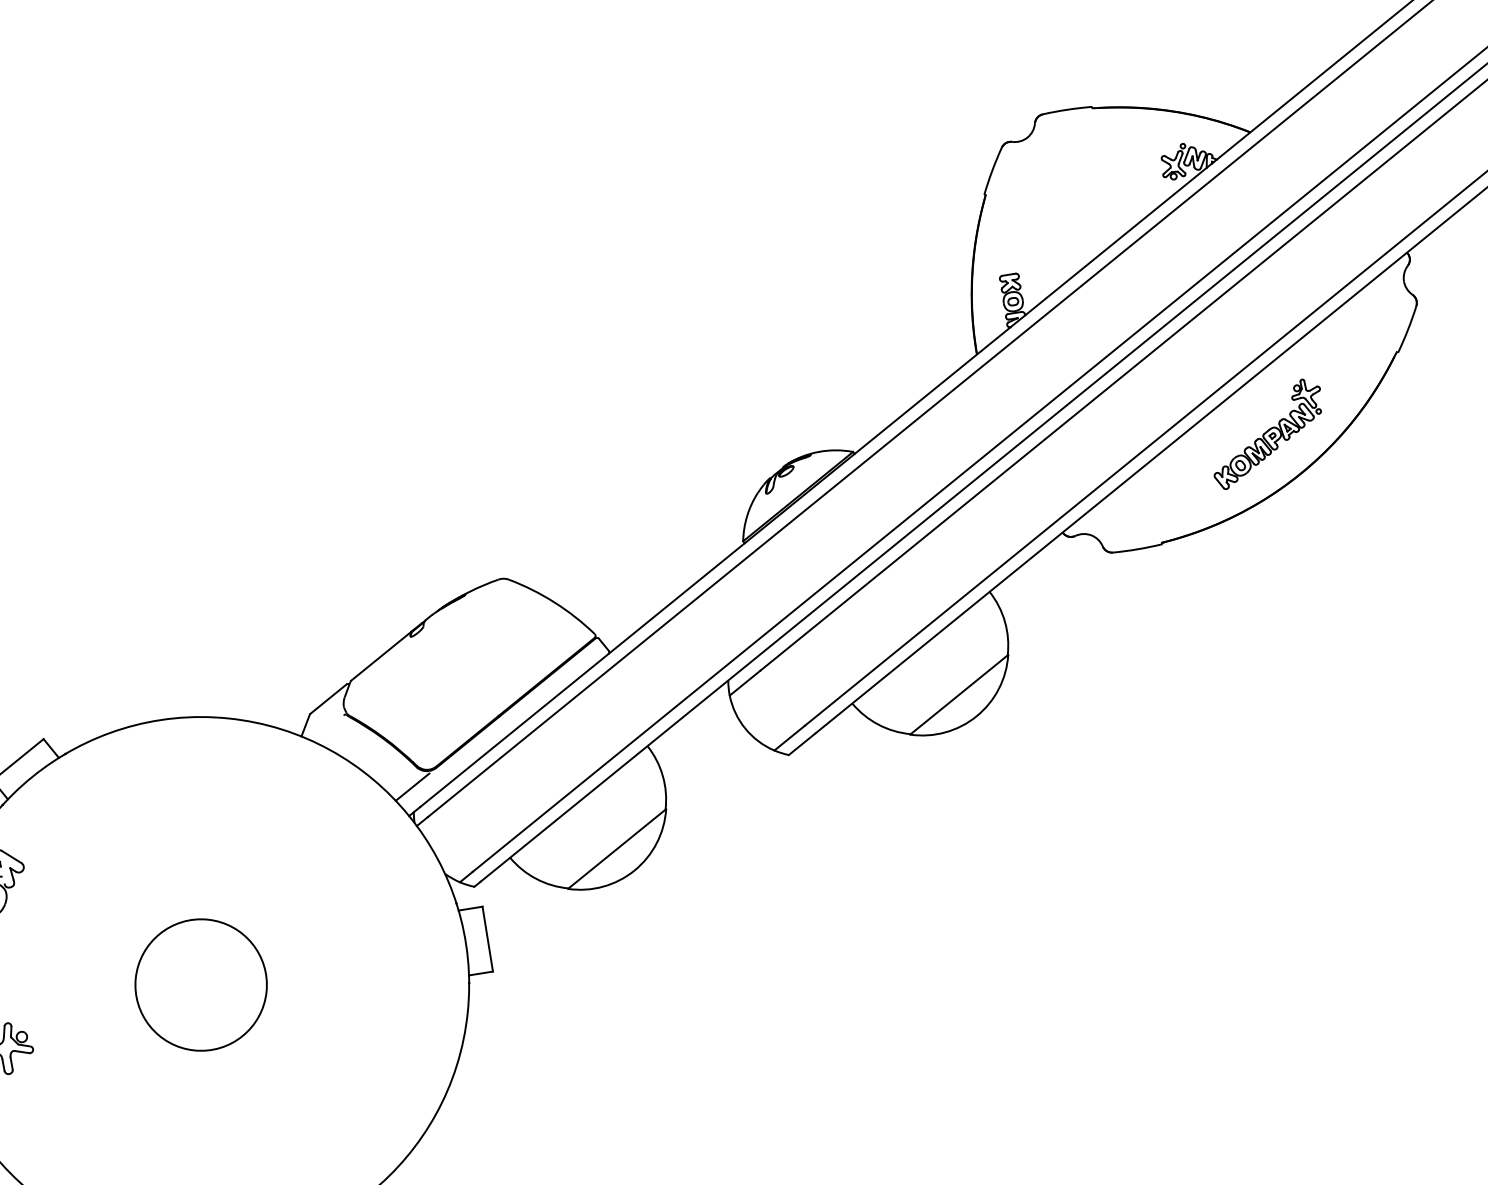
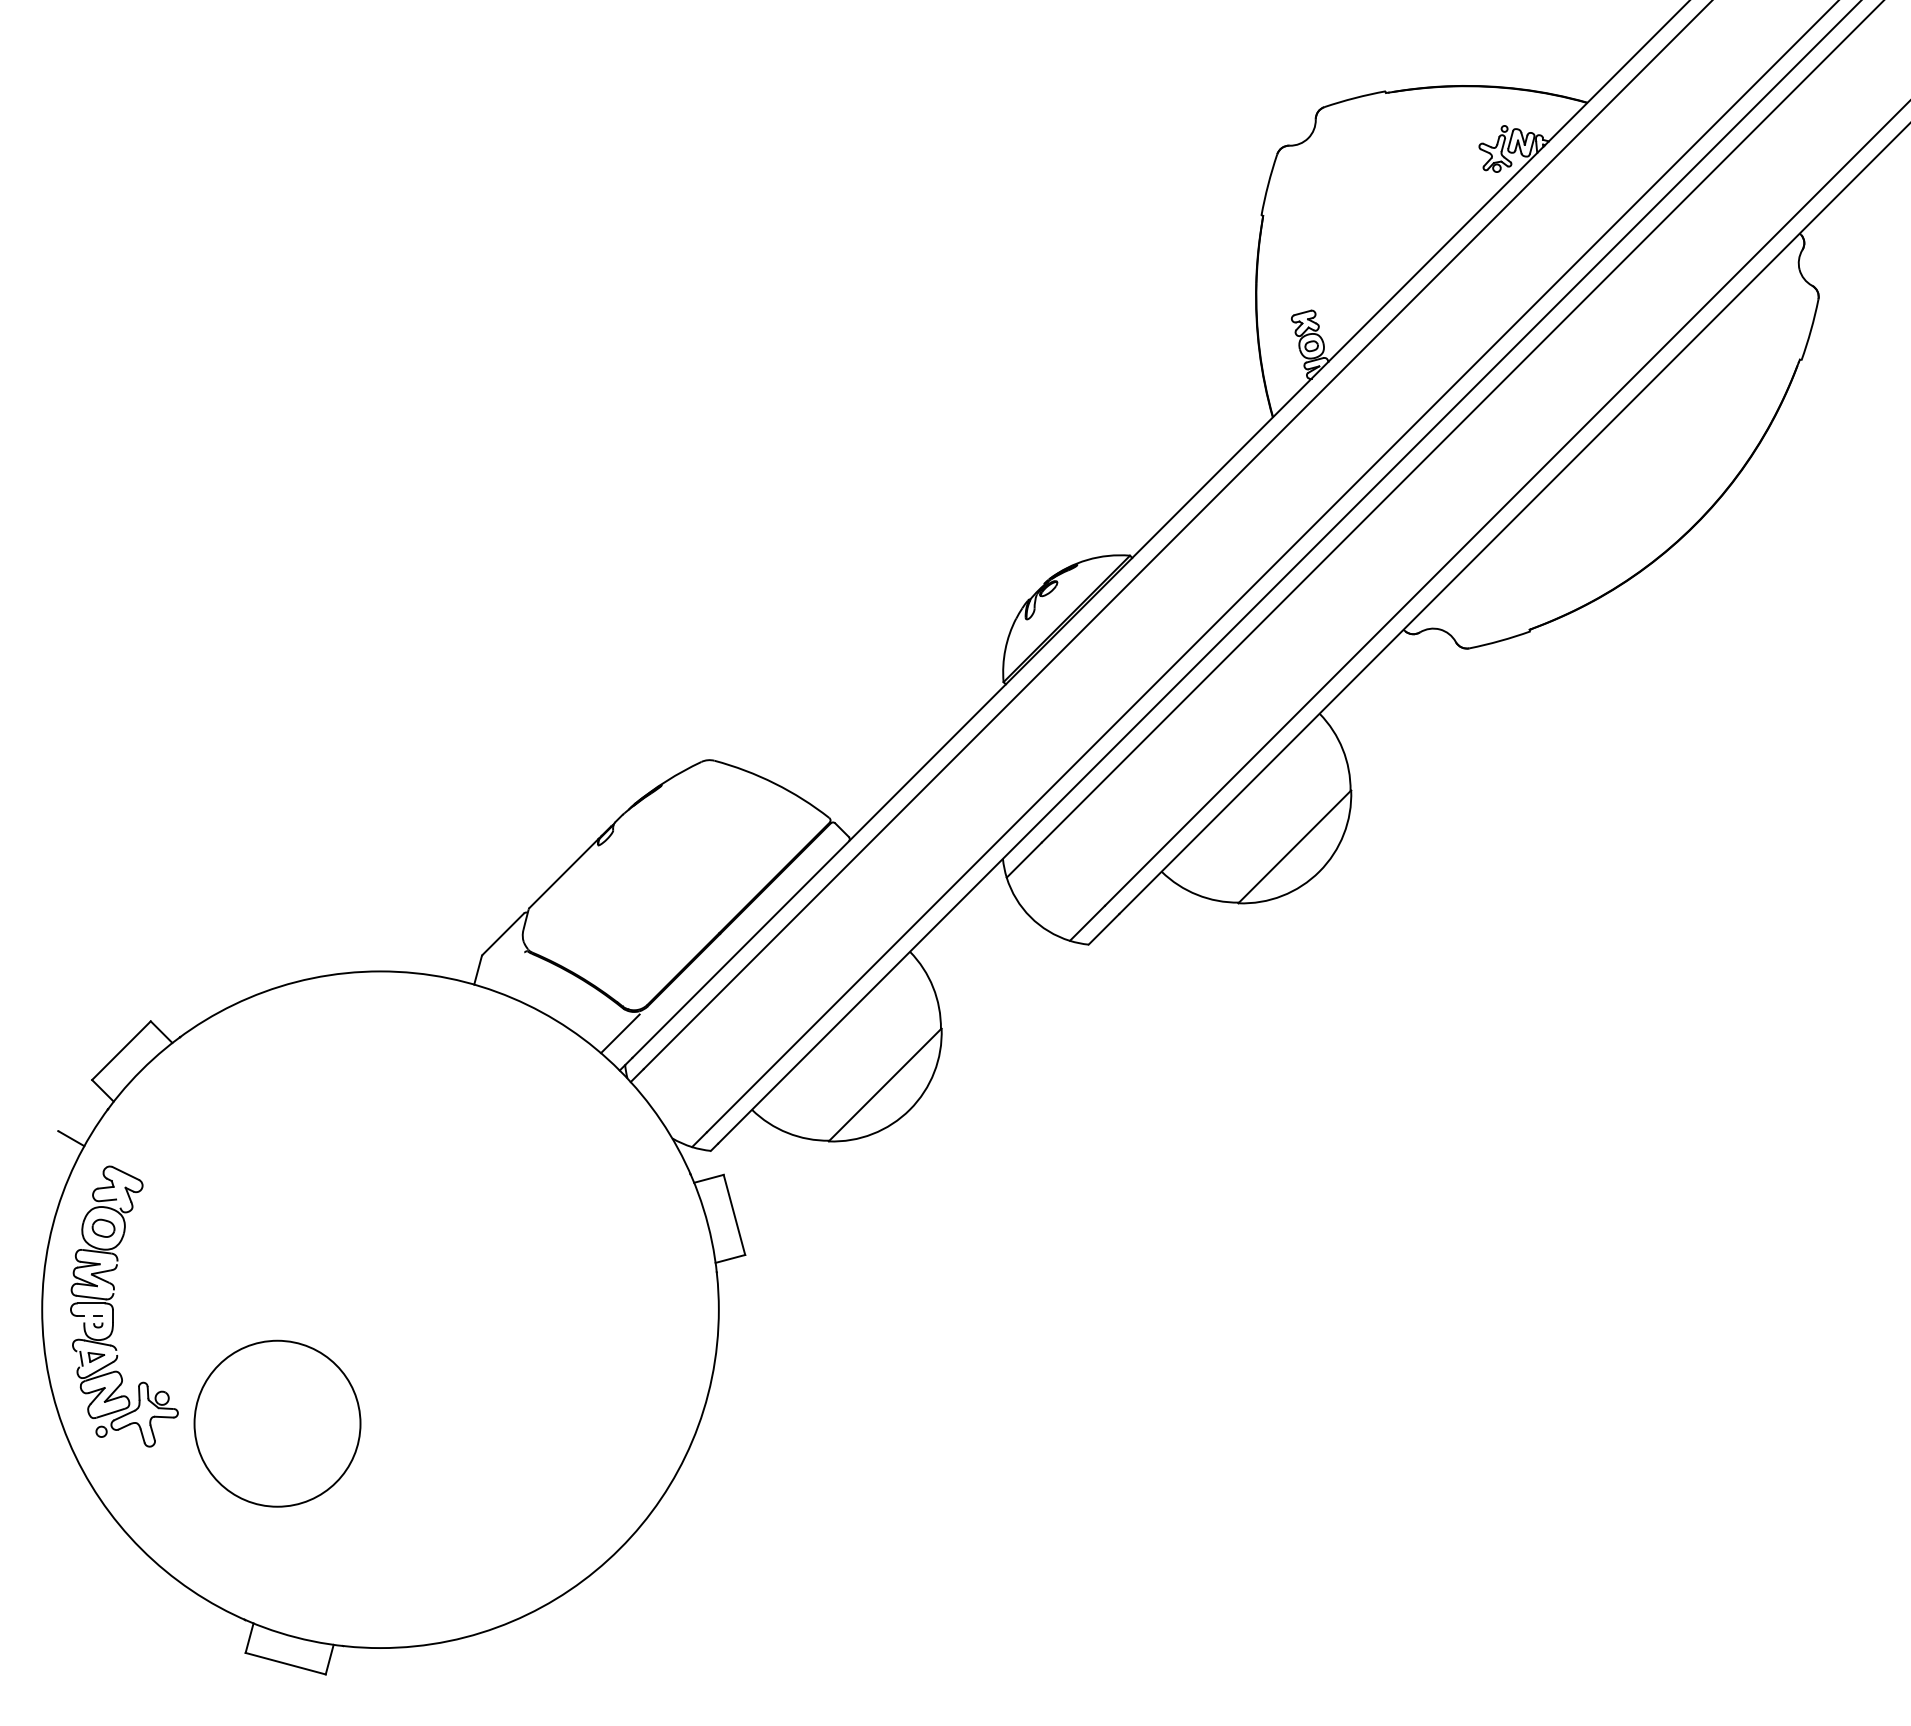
part: (1268, 434) -> (1649, 479), removed
circle: (201, 984) -> (277, 1423), moved

